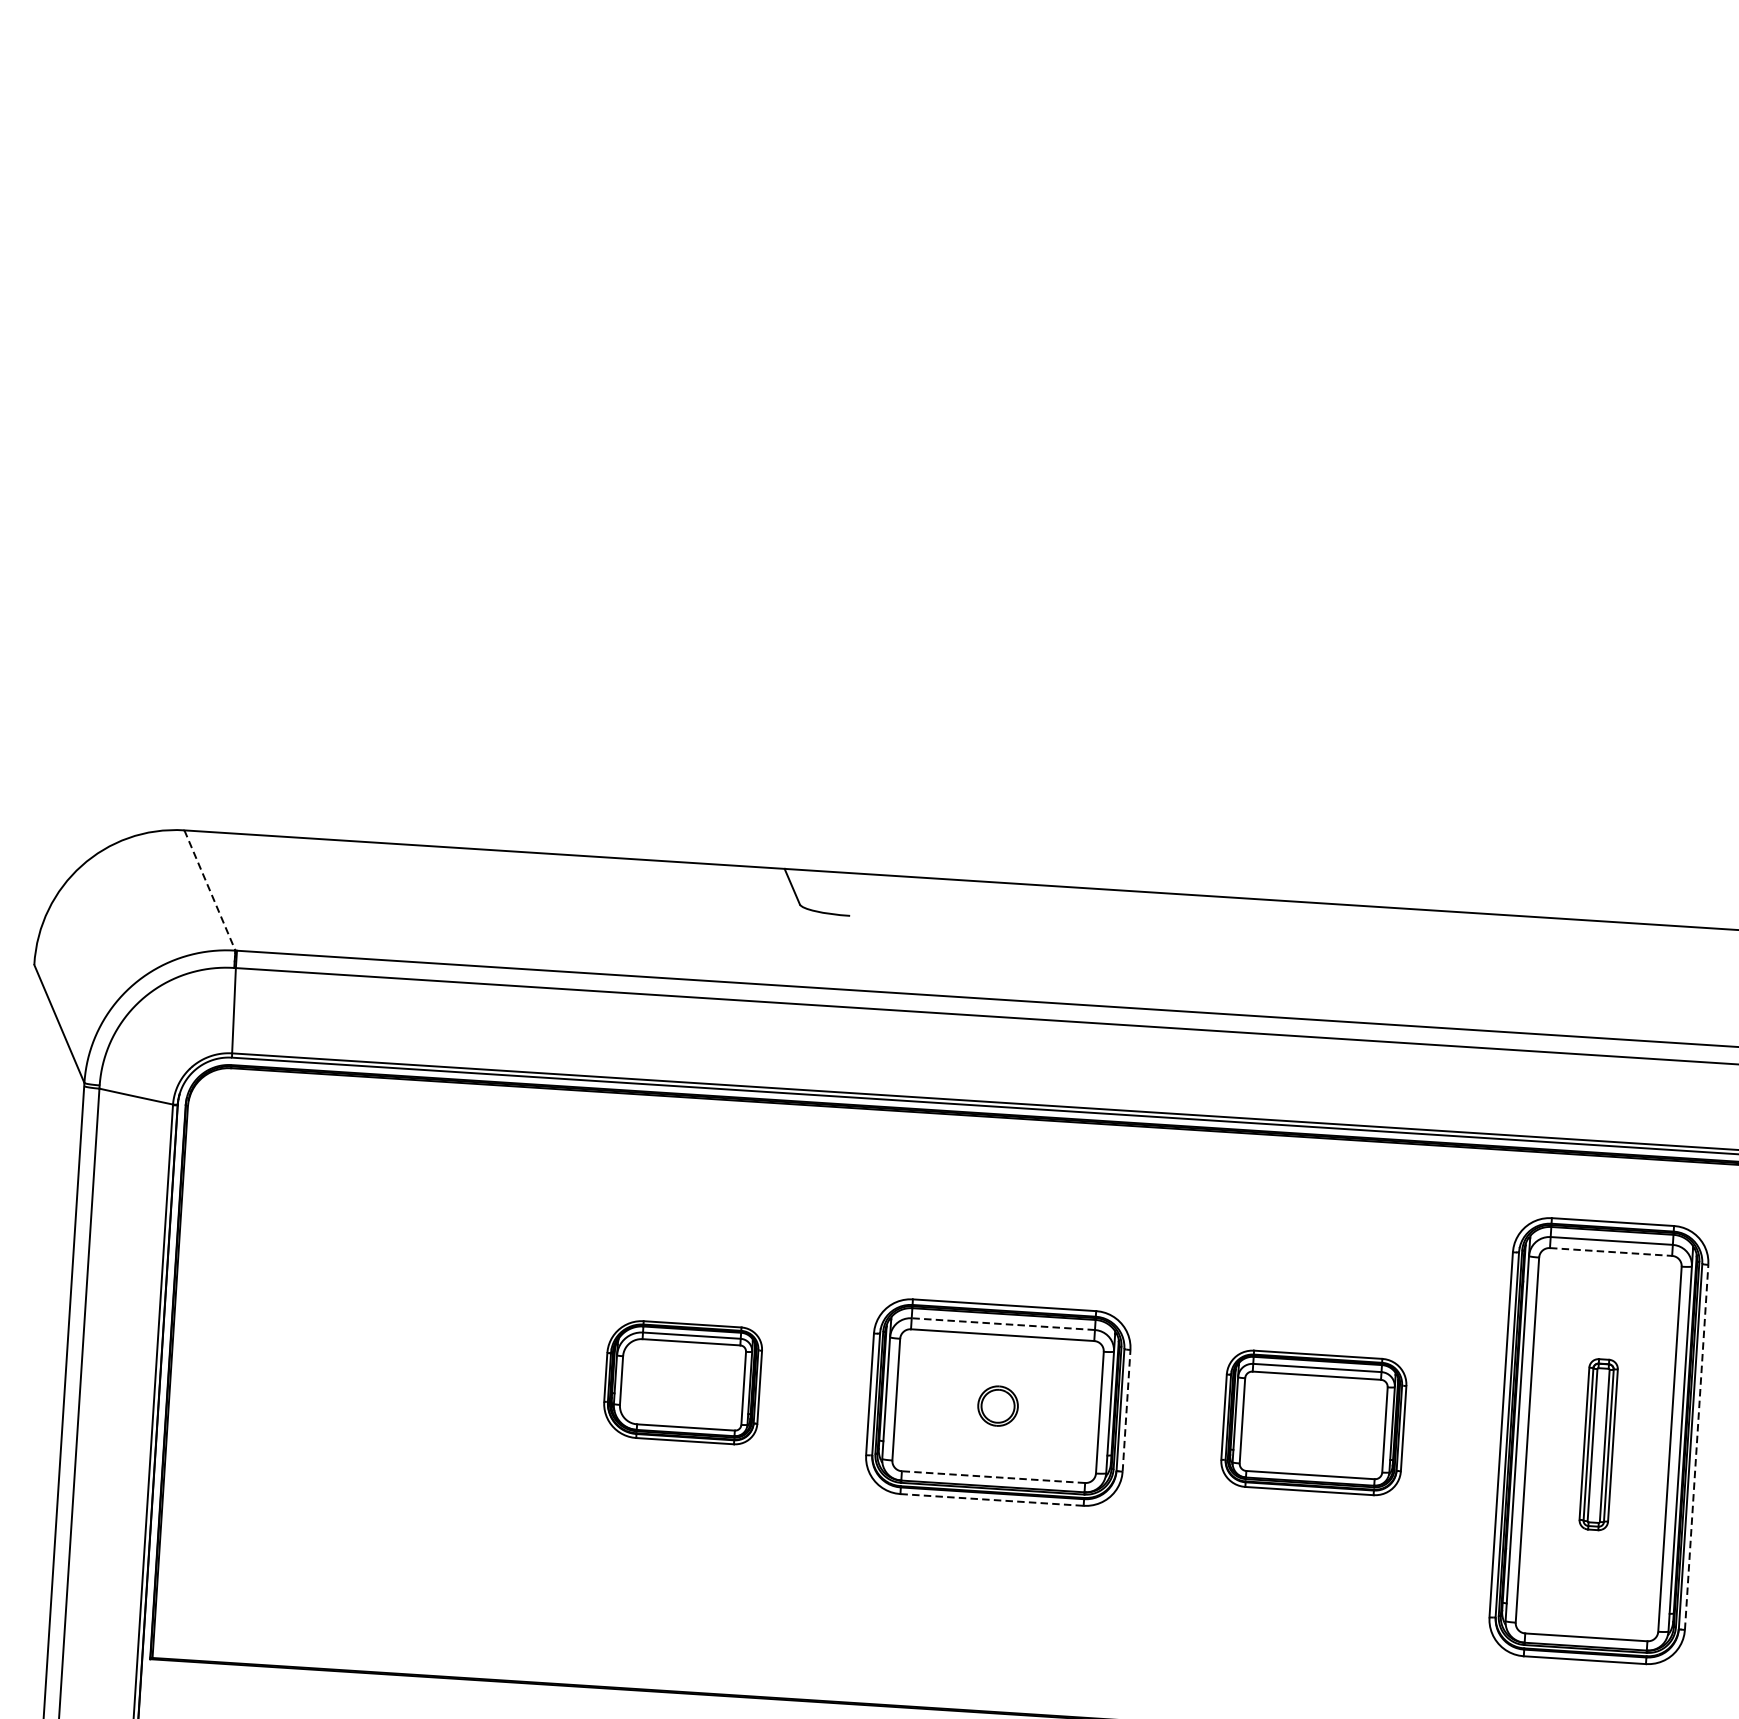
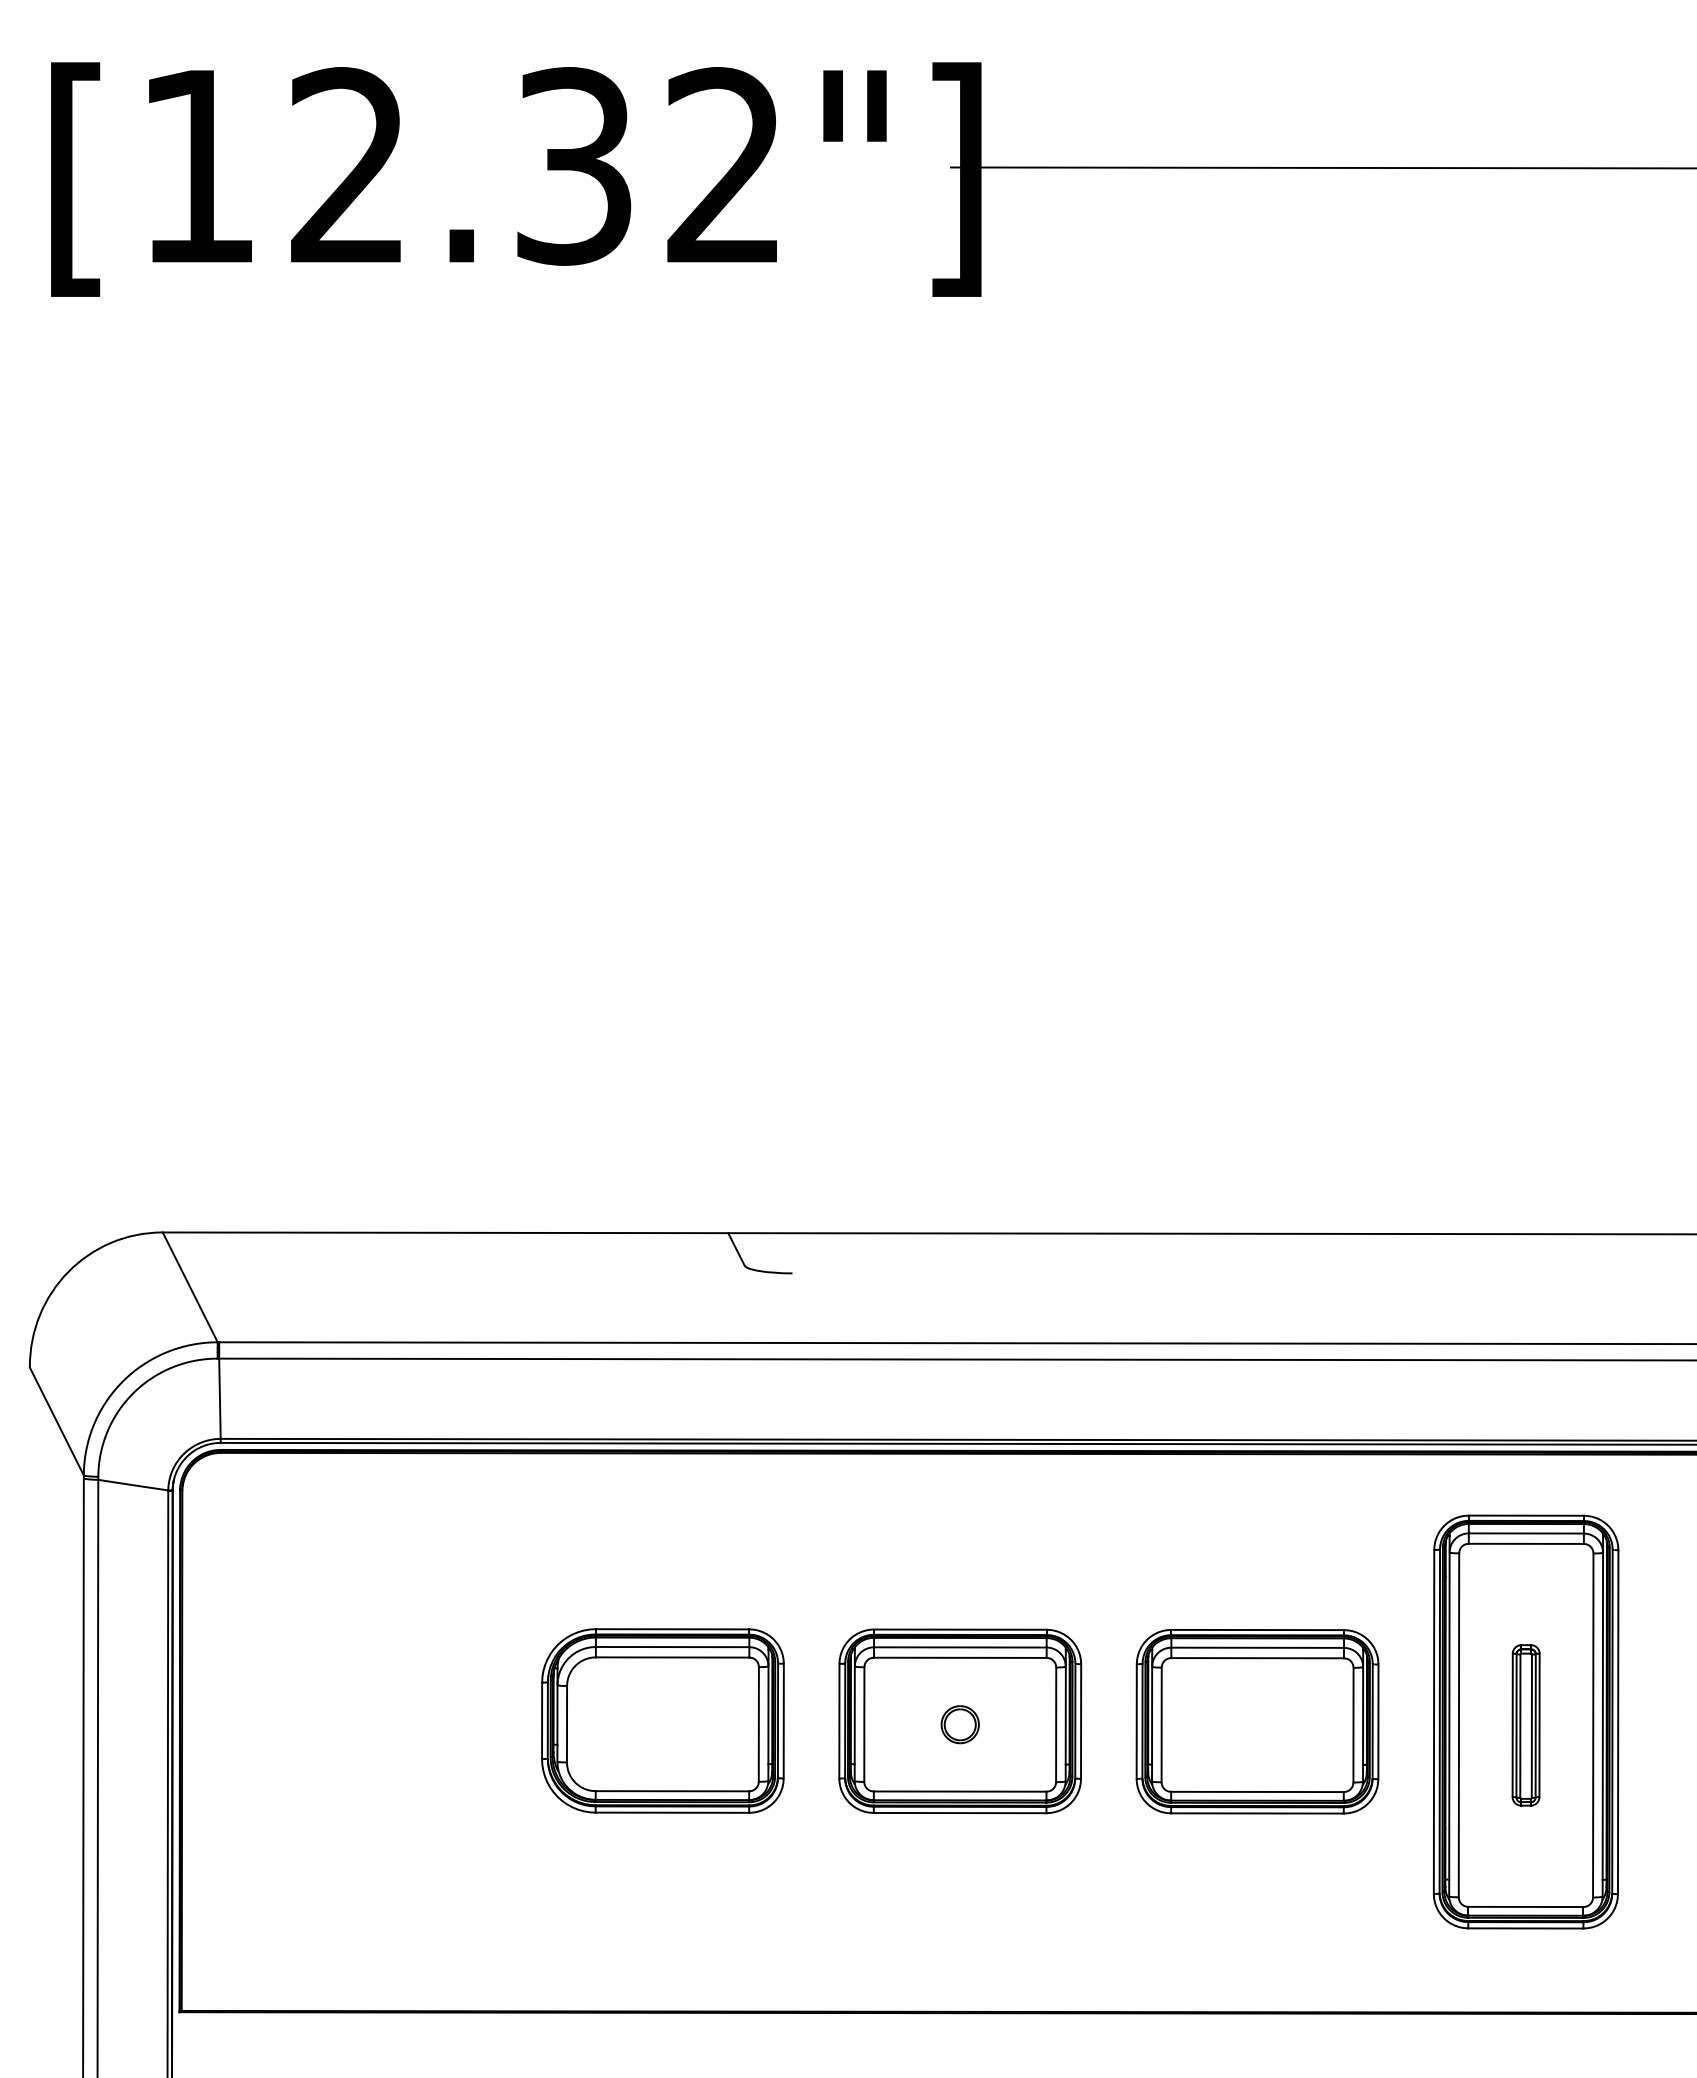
line: (210, 890) -> (190, 1287), dashed -> solid
line: (1611, 1251) -> (1526, 1543), dashed -> solid
line: (1002, 1324) -> (959, 1647), dashed -> solid
part: (682, 1381) -> (662, 1720), size x1.67
line: (1126, 1410) -> (1081, 1721), dashed -> solid
part: (1313, 1422) -> (1257, 1721), size x1.43
line: (1696, 1447) -> (1618, 1722), dashed -> solid
line: (992, 1477) -> (959, 1791), dashed -> solid
line: (992, 1500) -> (960, 1813), dashed -> solid

